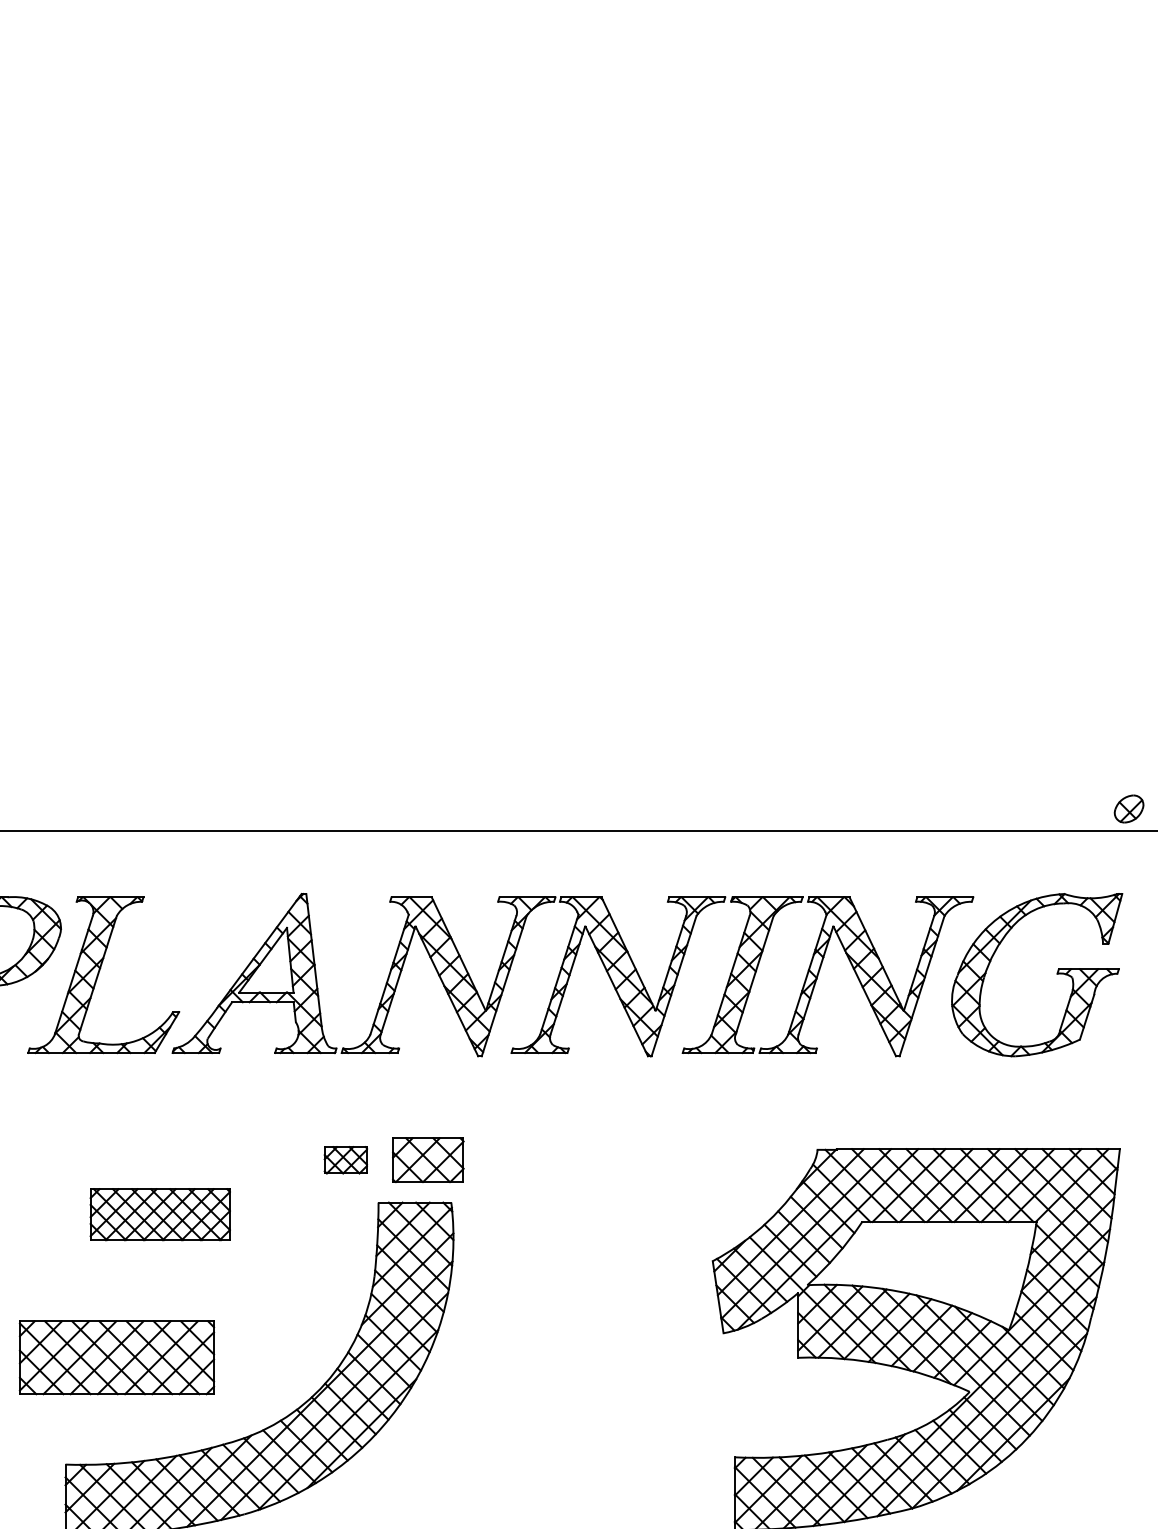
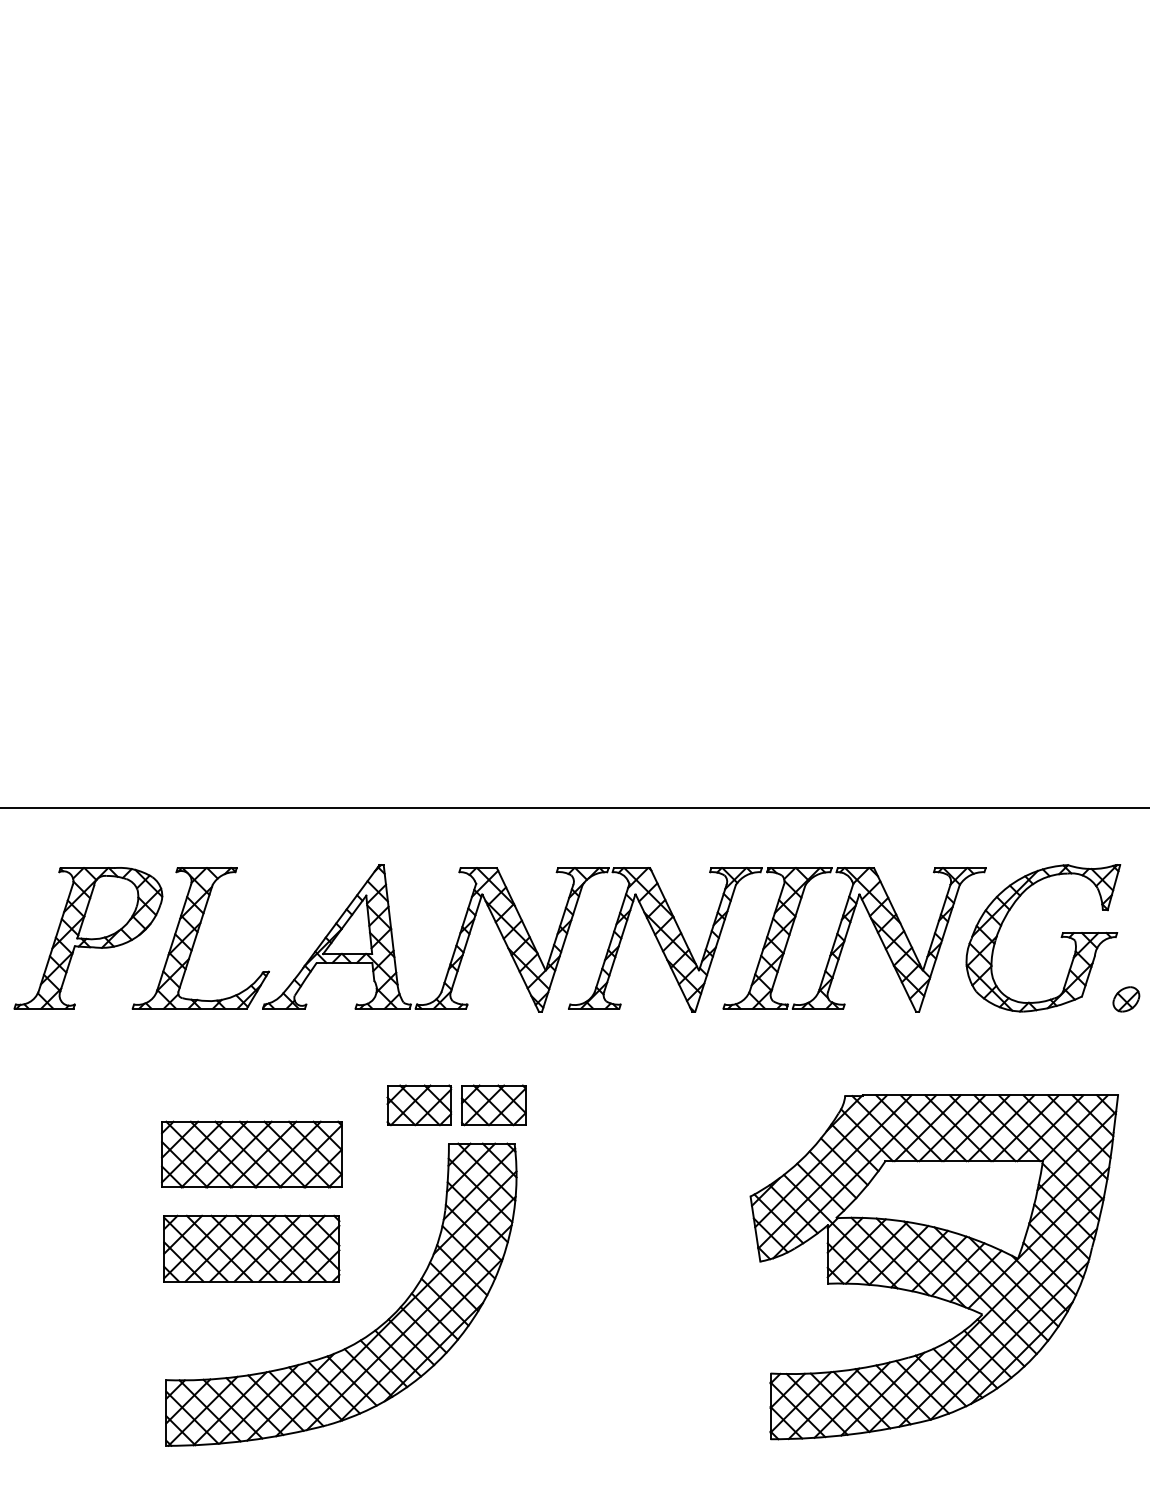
part: (1129, 809) -> (1126, 999), moved
part: (345, 1160) -> (419, 1105), size x1.67
part: (159, 1214) -> (251, 1154), size x1.43
part: (116, 1357) -> (251, 1248), moved

